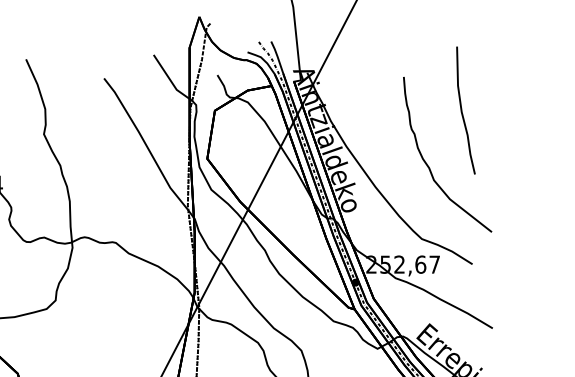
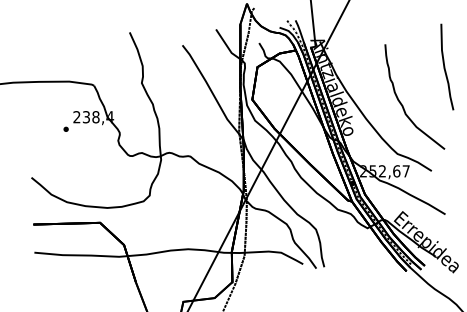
curve: (463, 109) -> (445, 66), moved

